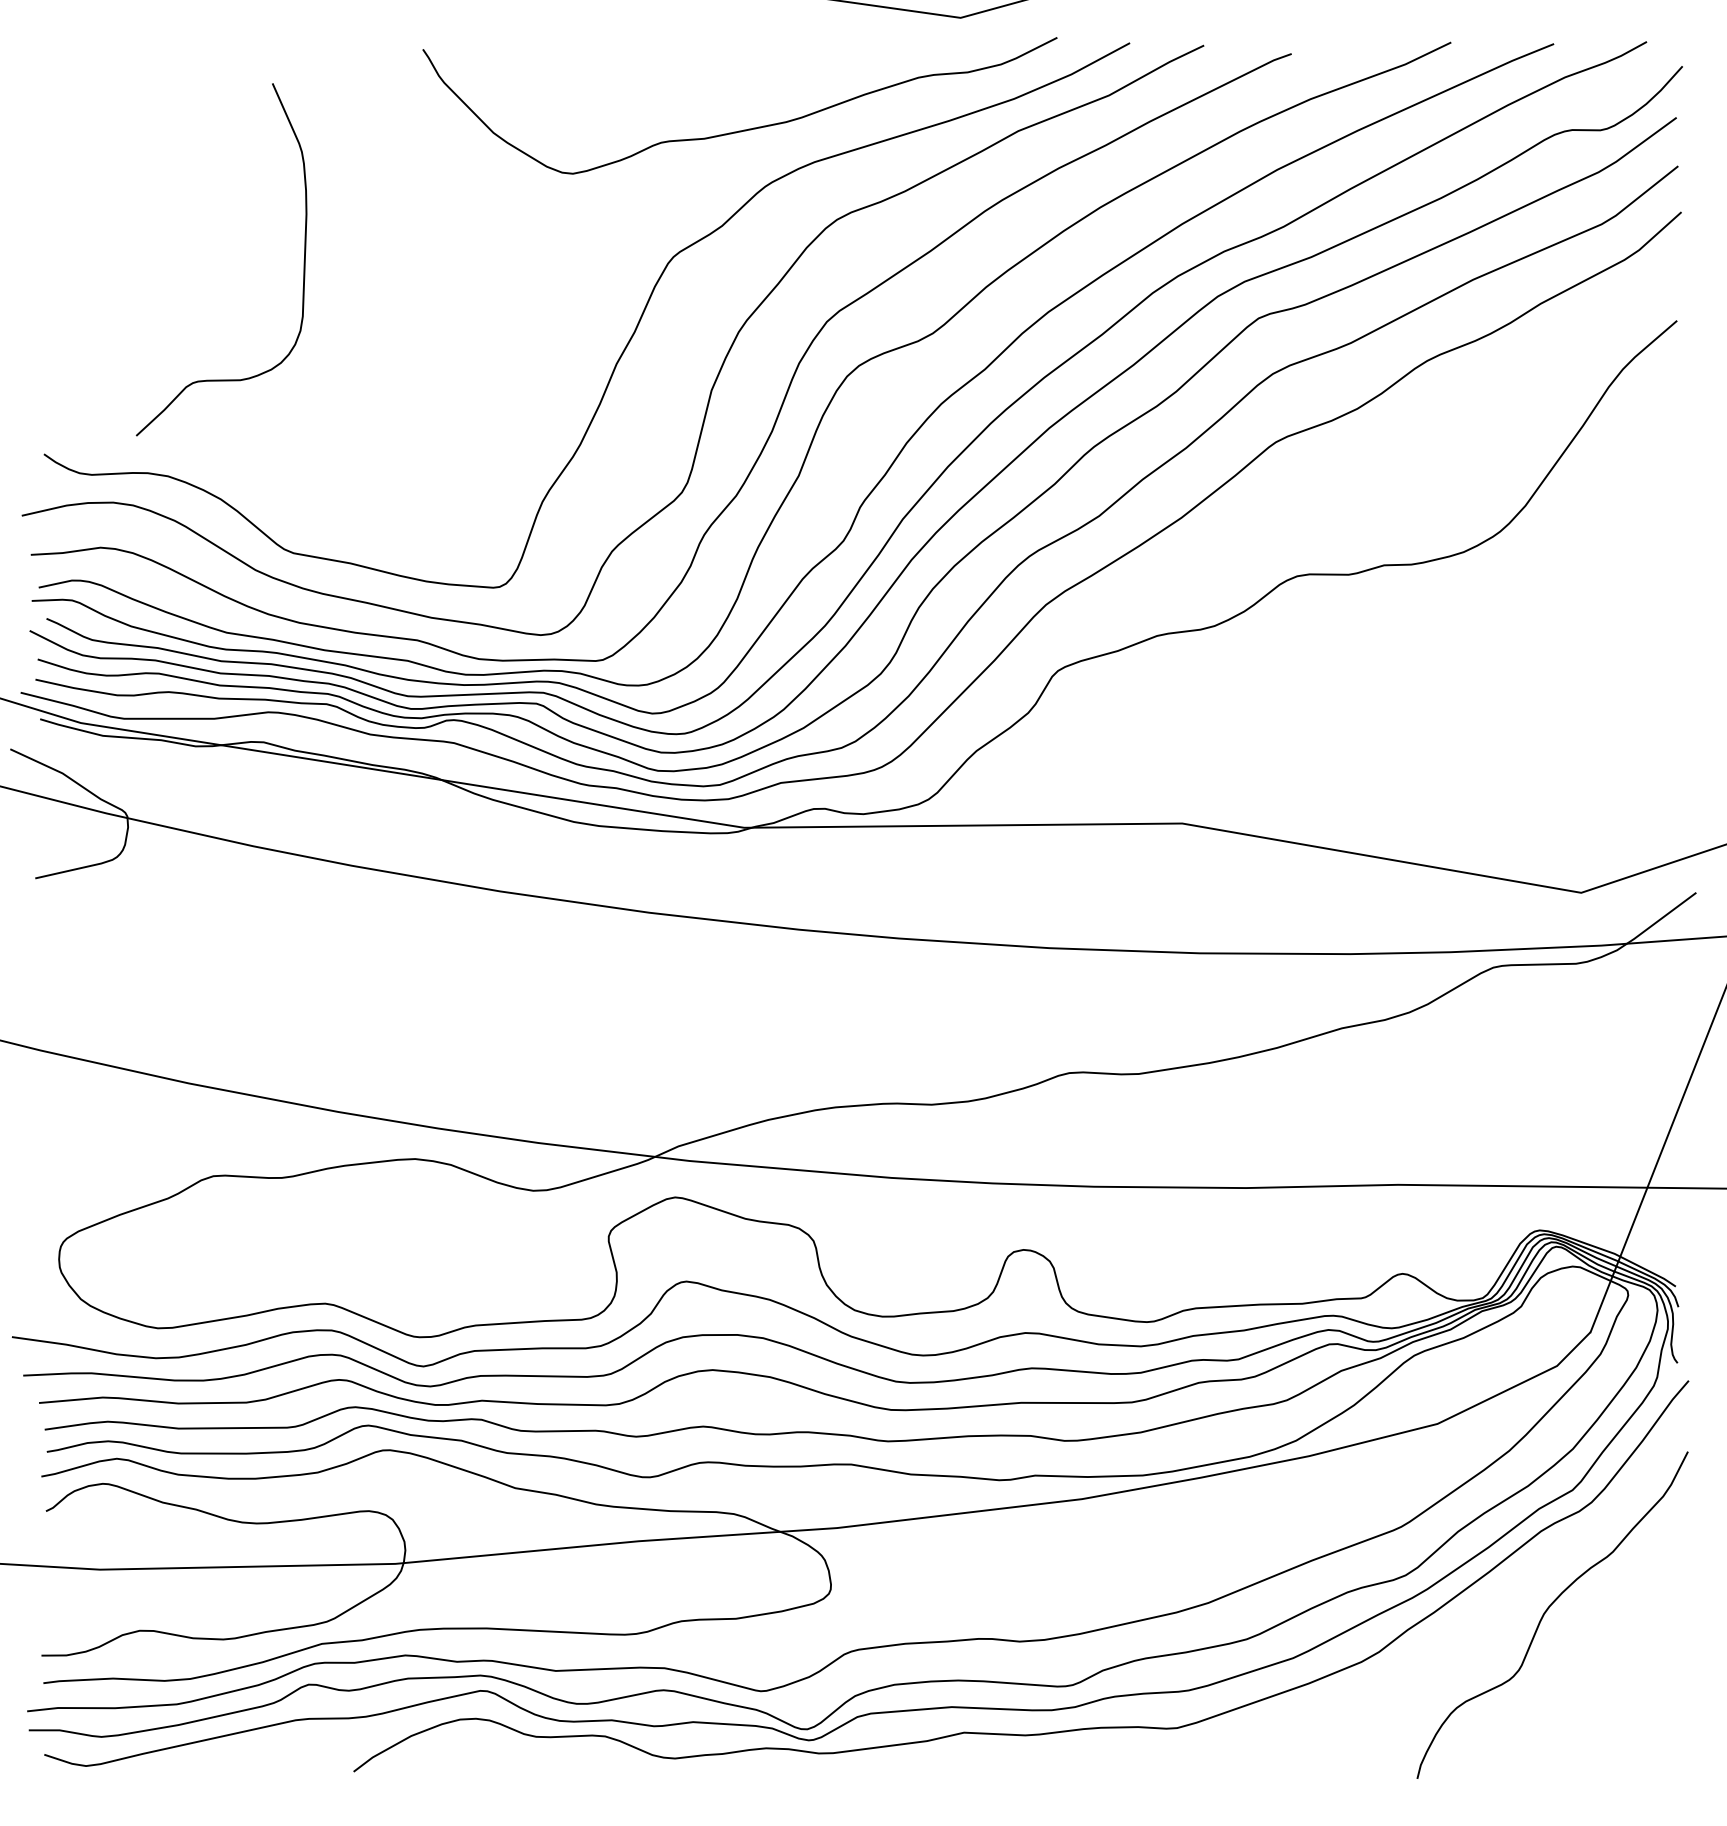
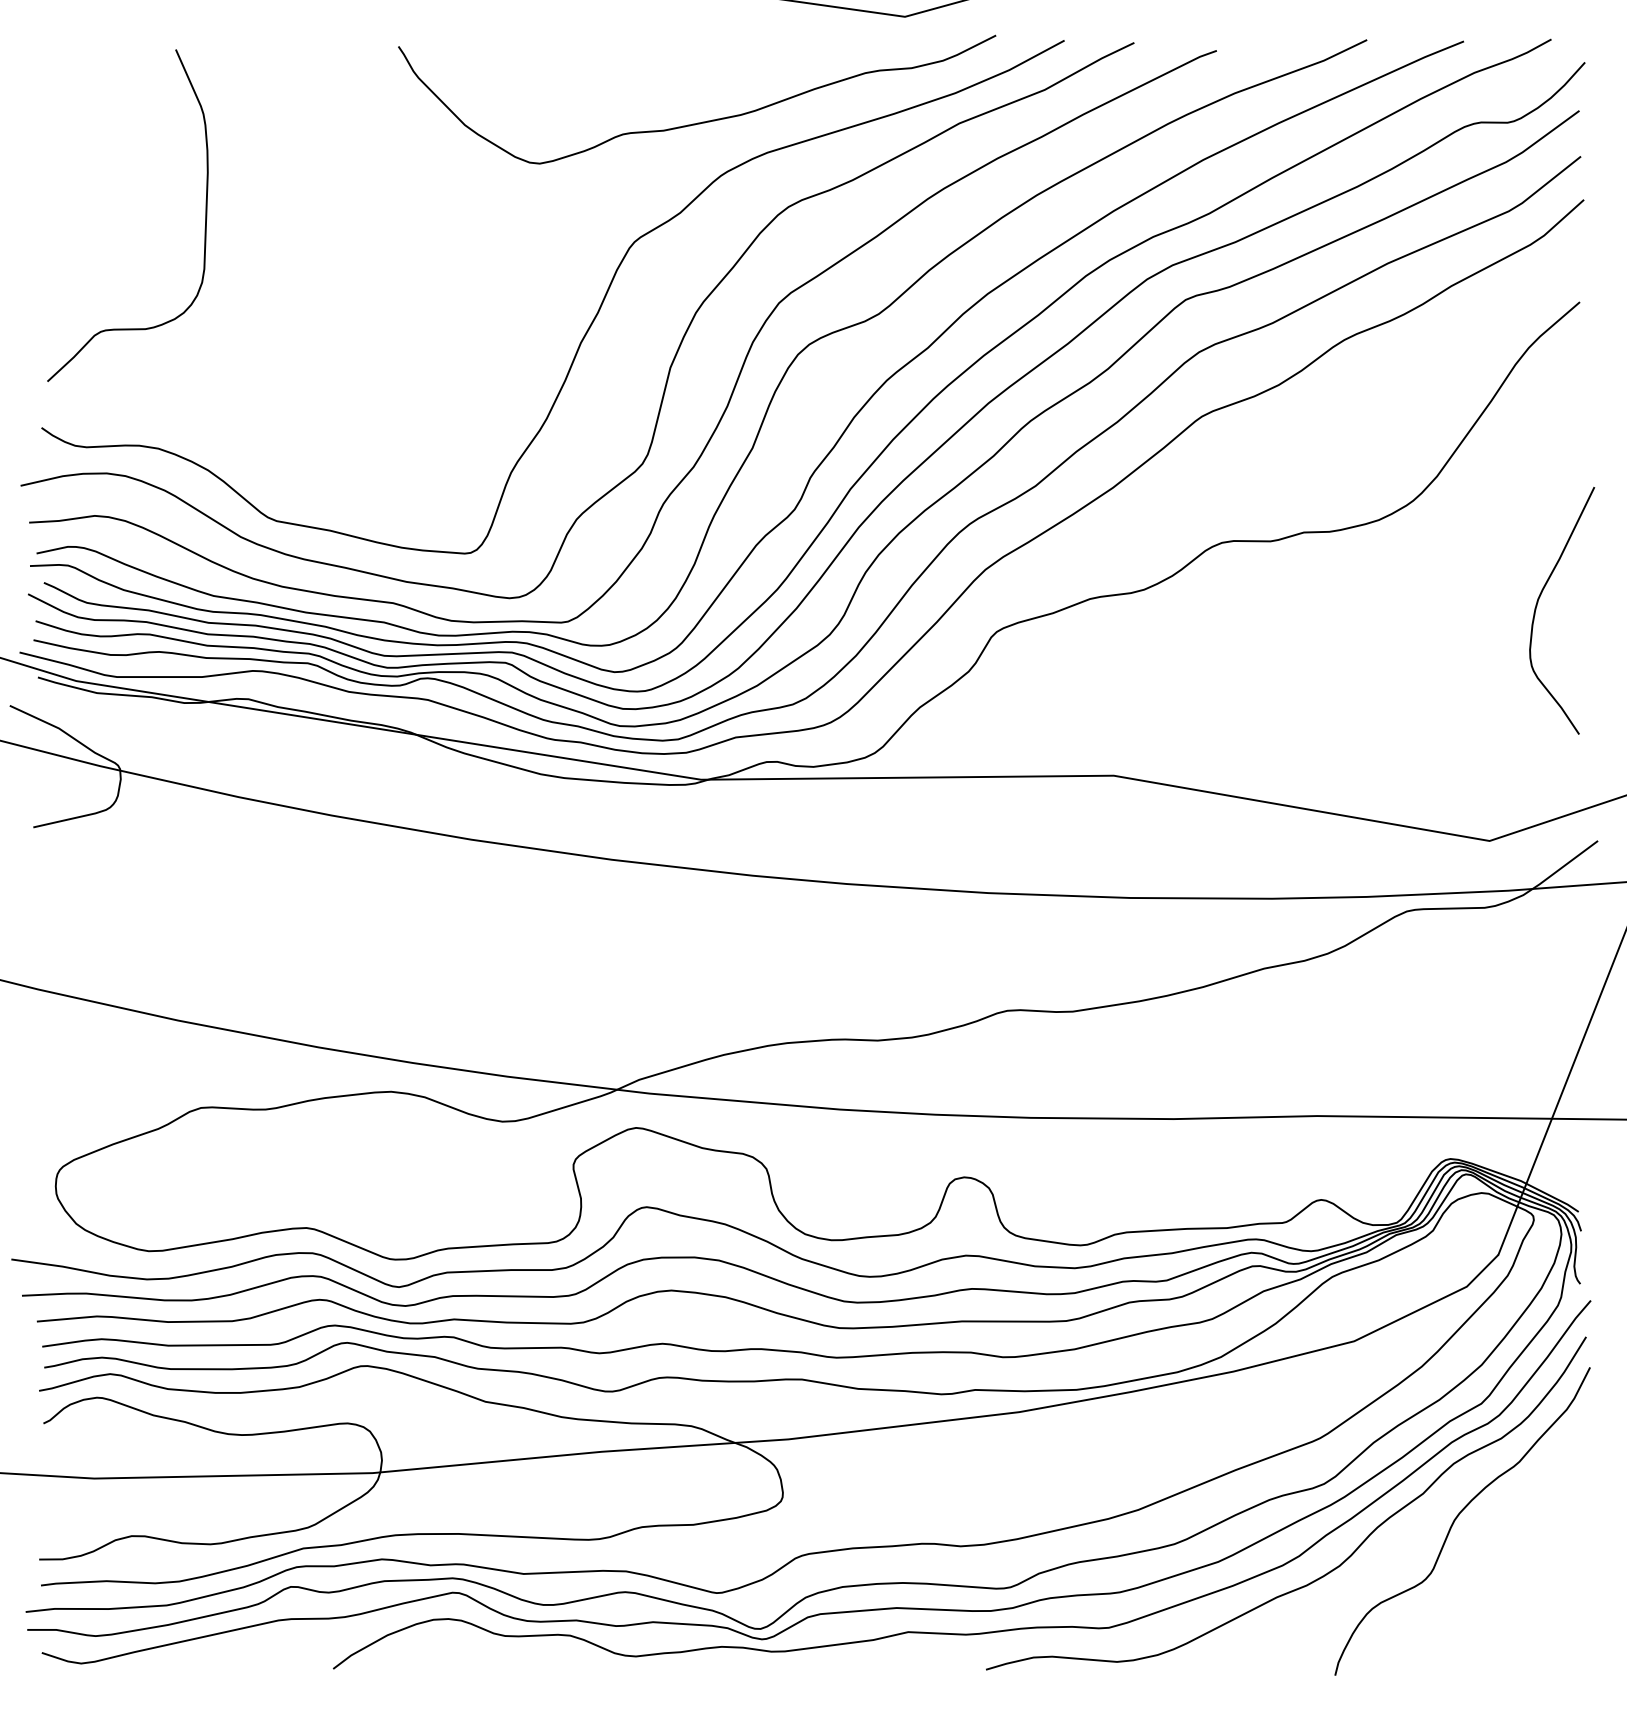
curve: (304, 259) -> (205, 215), moved
curve: (1633, 639) -> (1538, 602), added
curve: (1407, 1670) -> (1325, 1573), added

